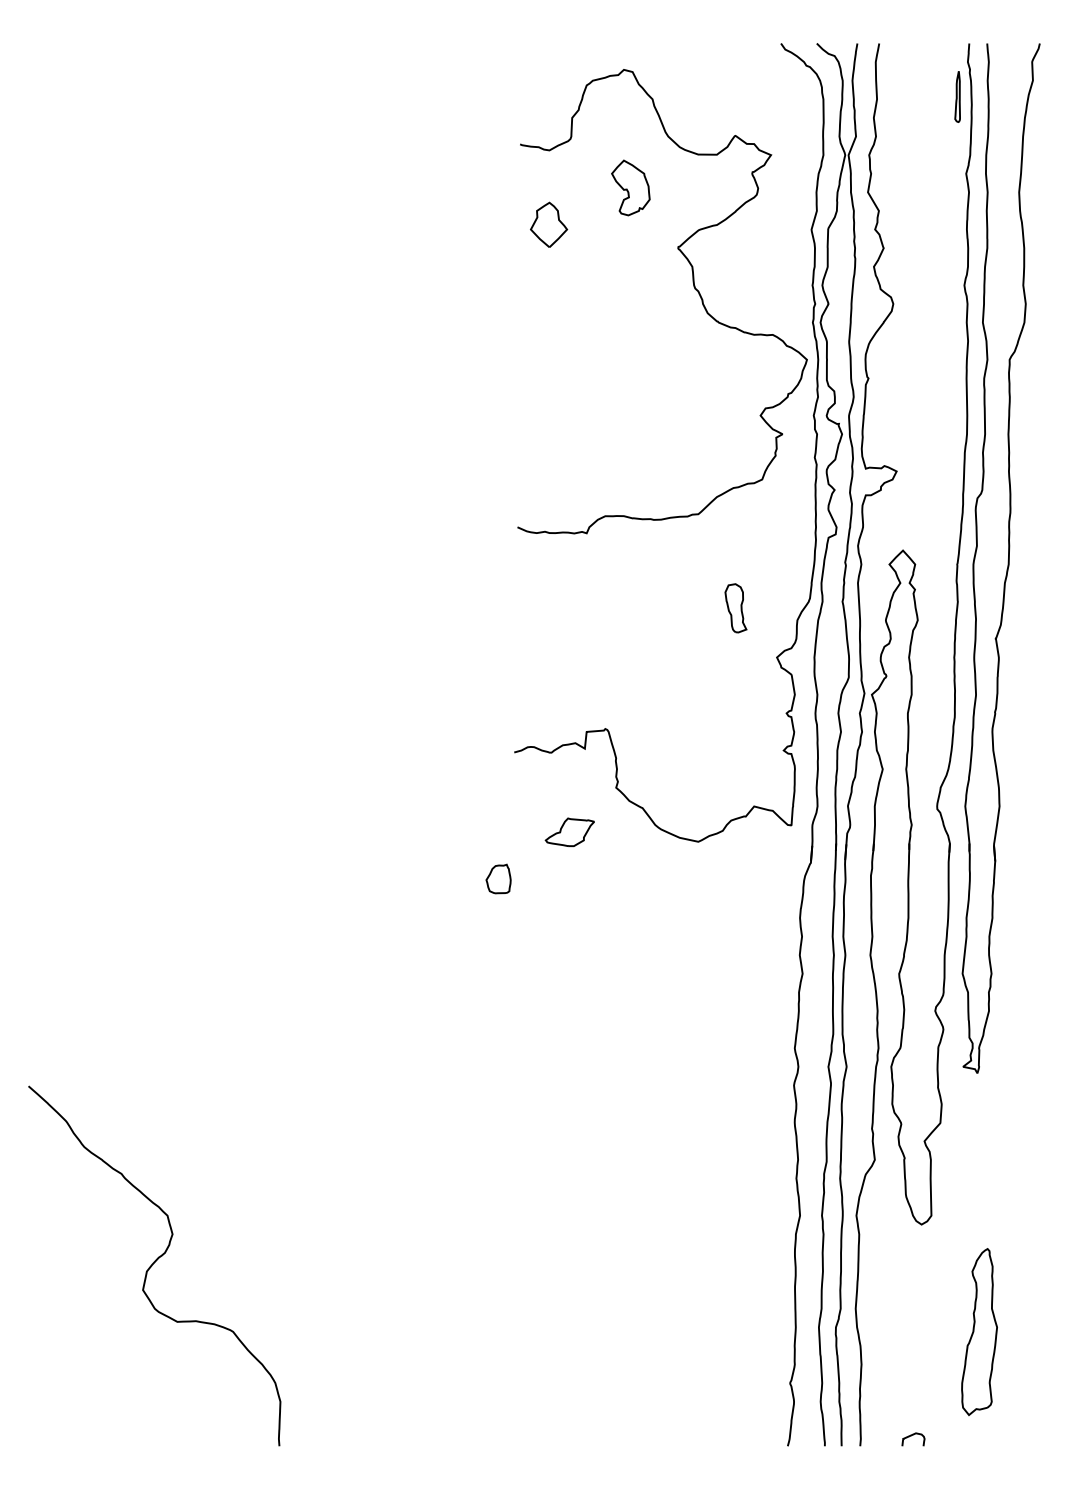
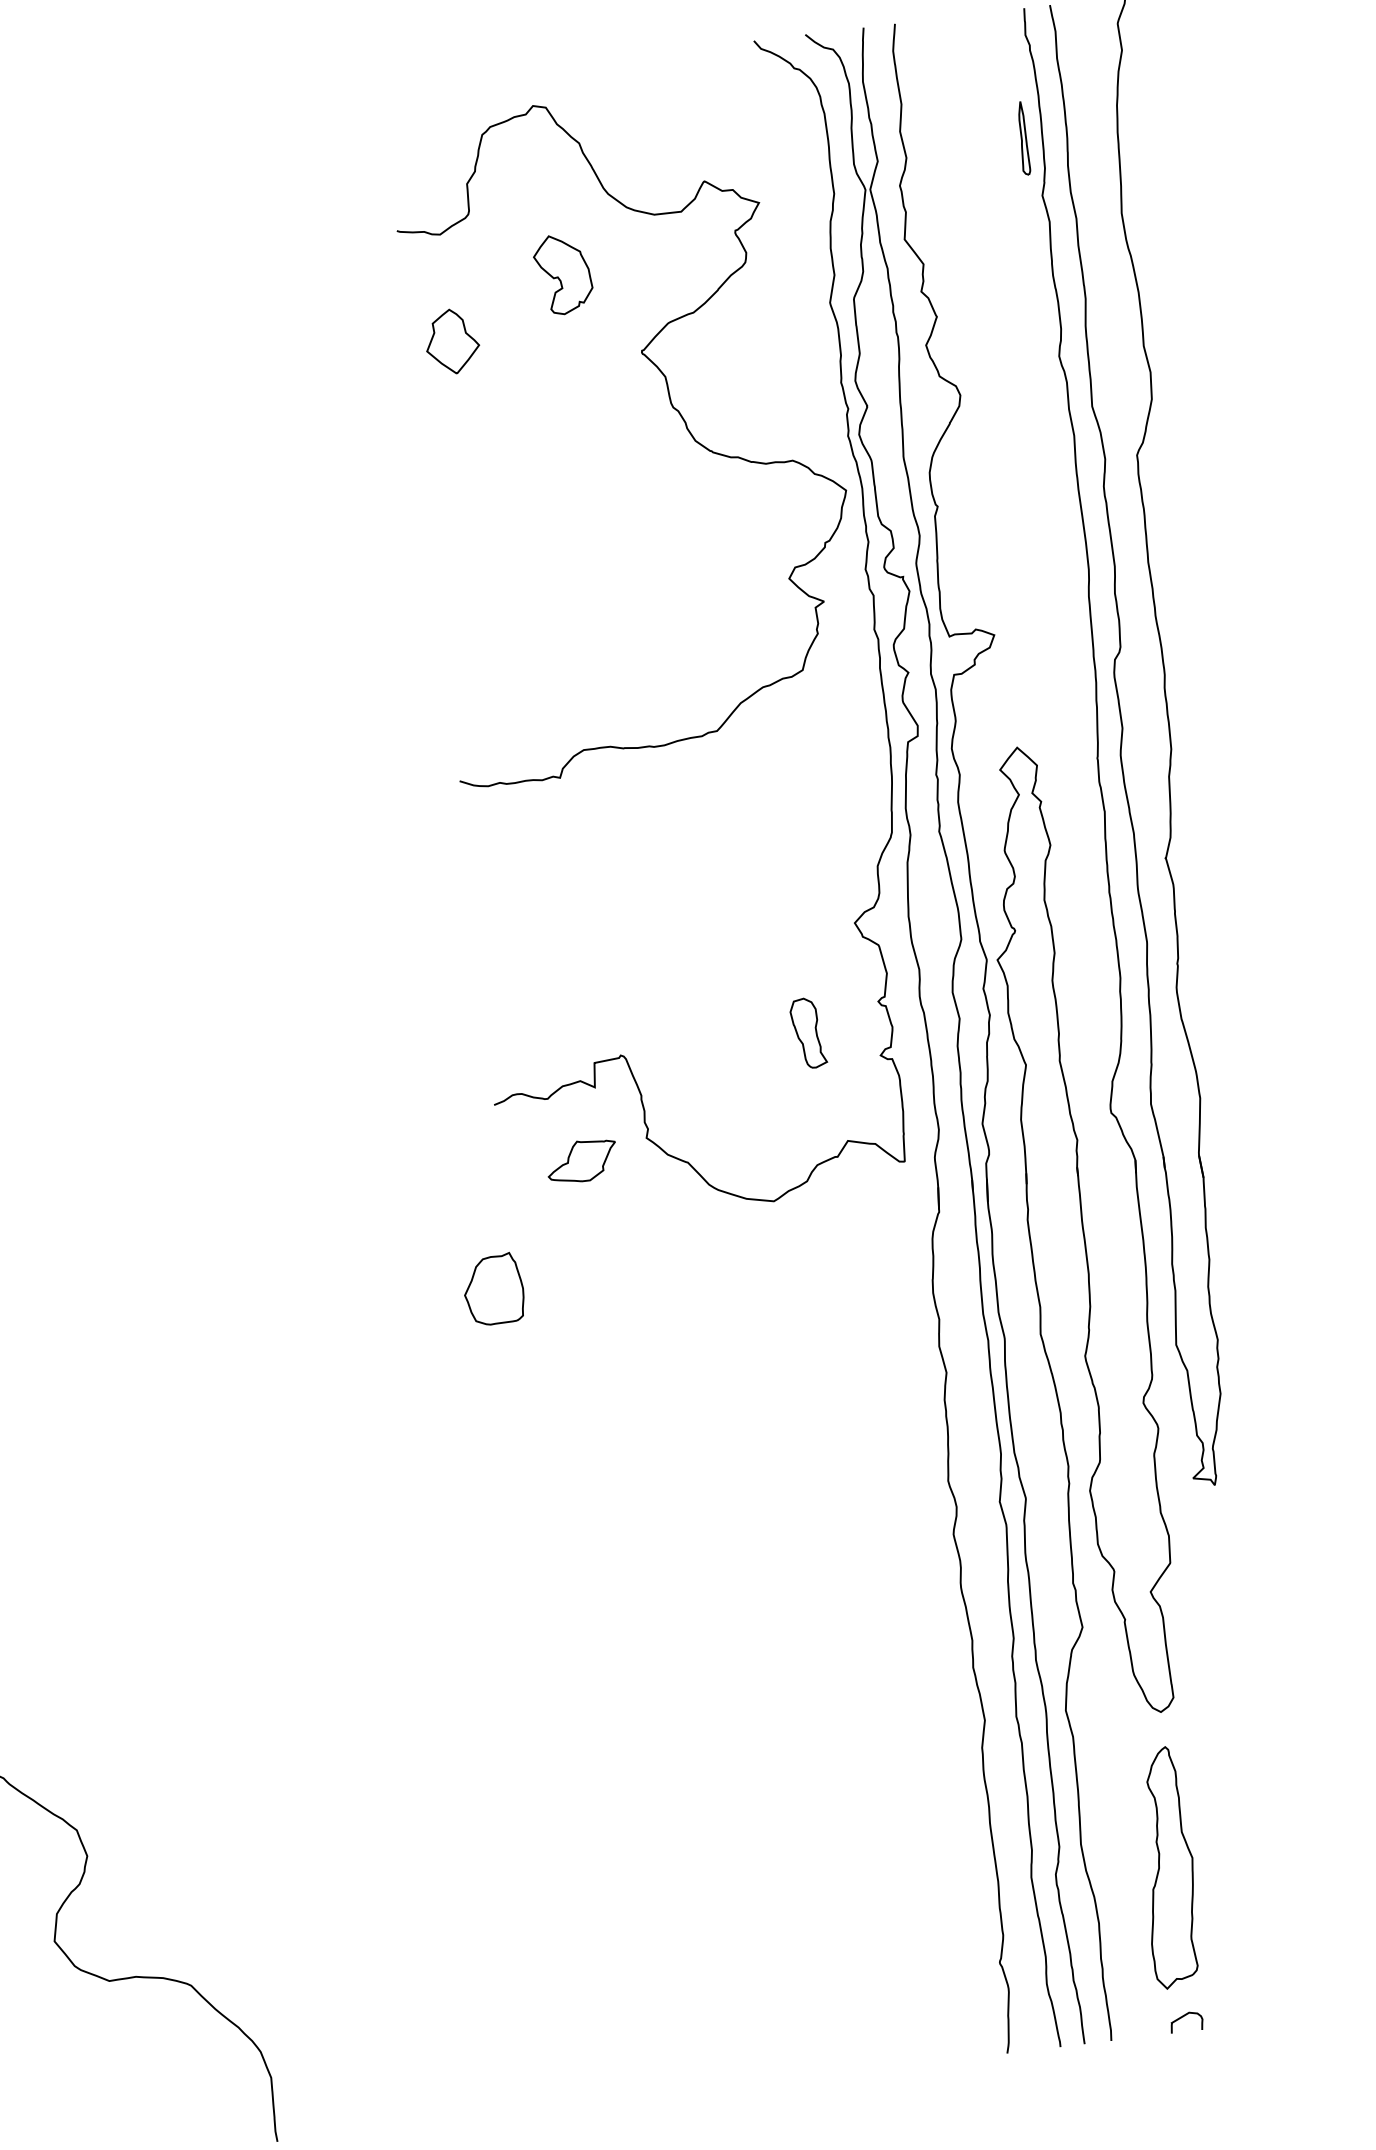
part: (957, 96) -> (1022, 138), moved
part: (735, 608) -> (807, 1033), moved
part: (569, 832) -> (581, 1161), moved
part: (498, 878) -> (493, 1288), size x1.67
part: (979, 1331) -> (1167, 1866), moved

